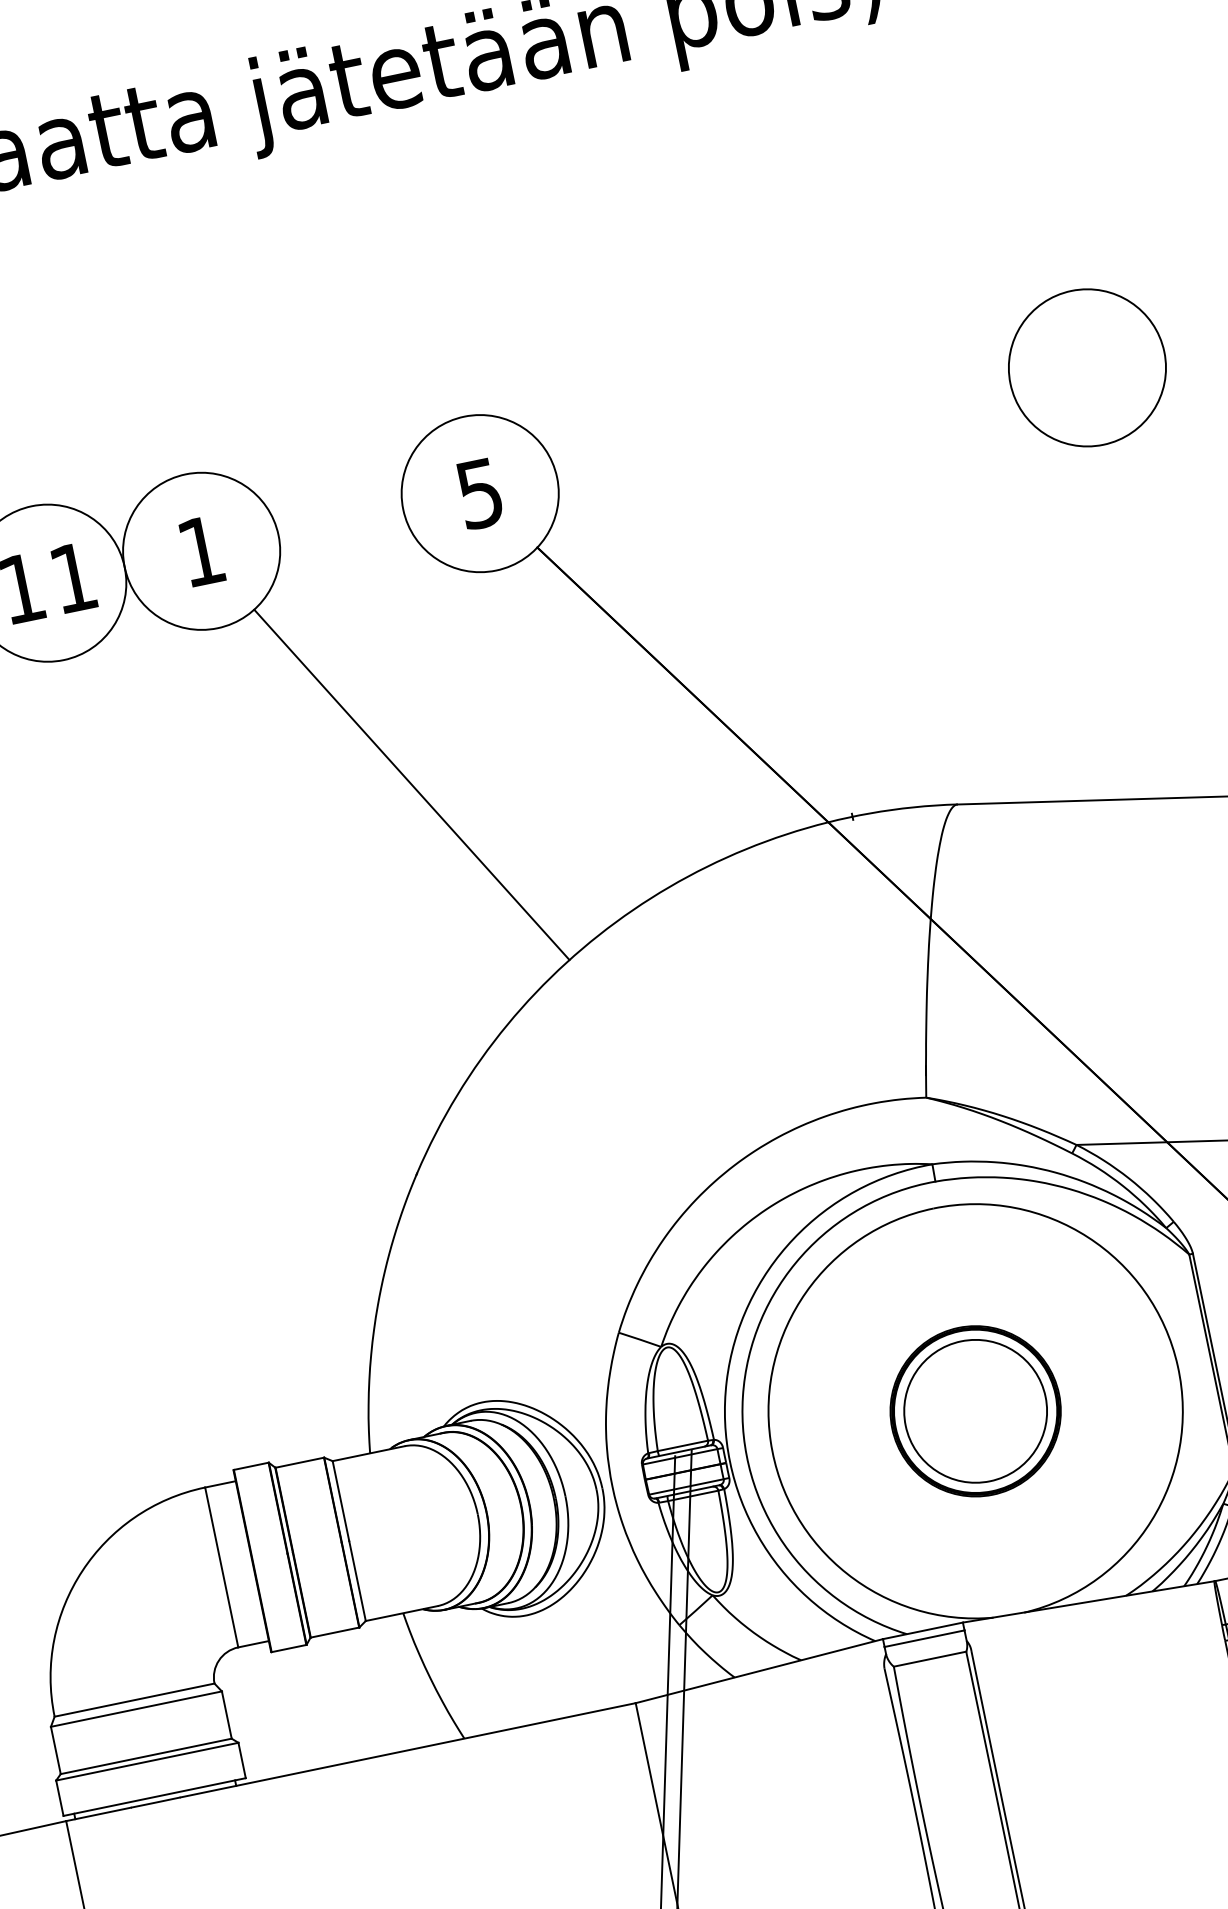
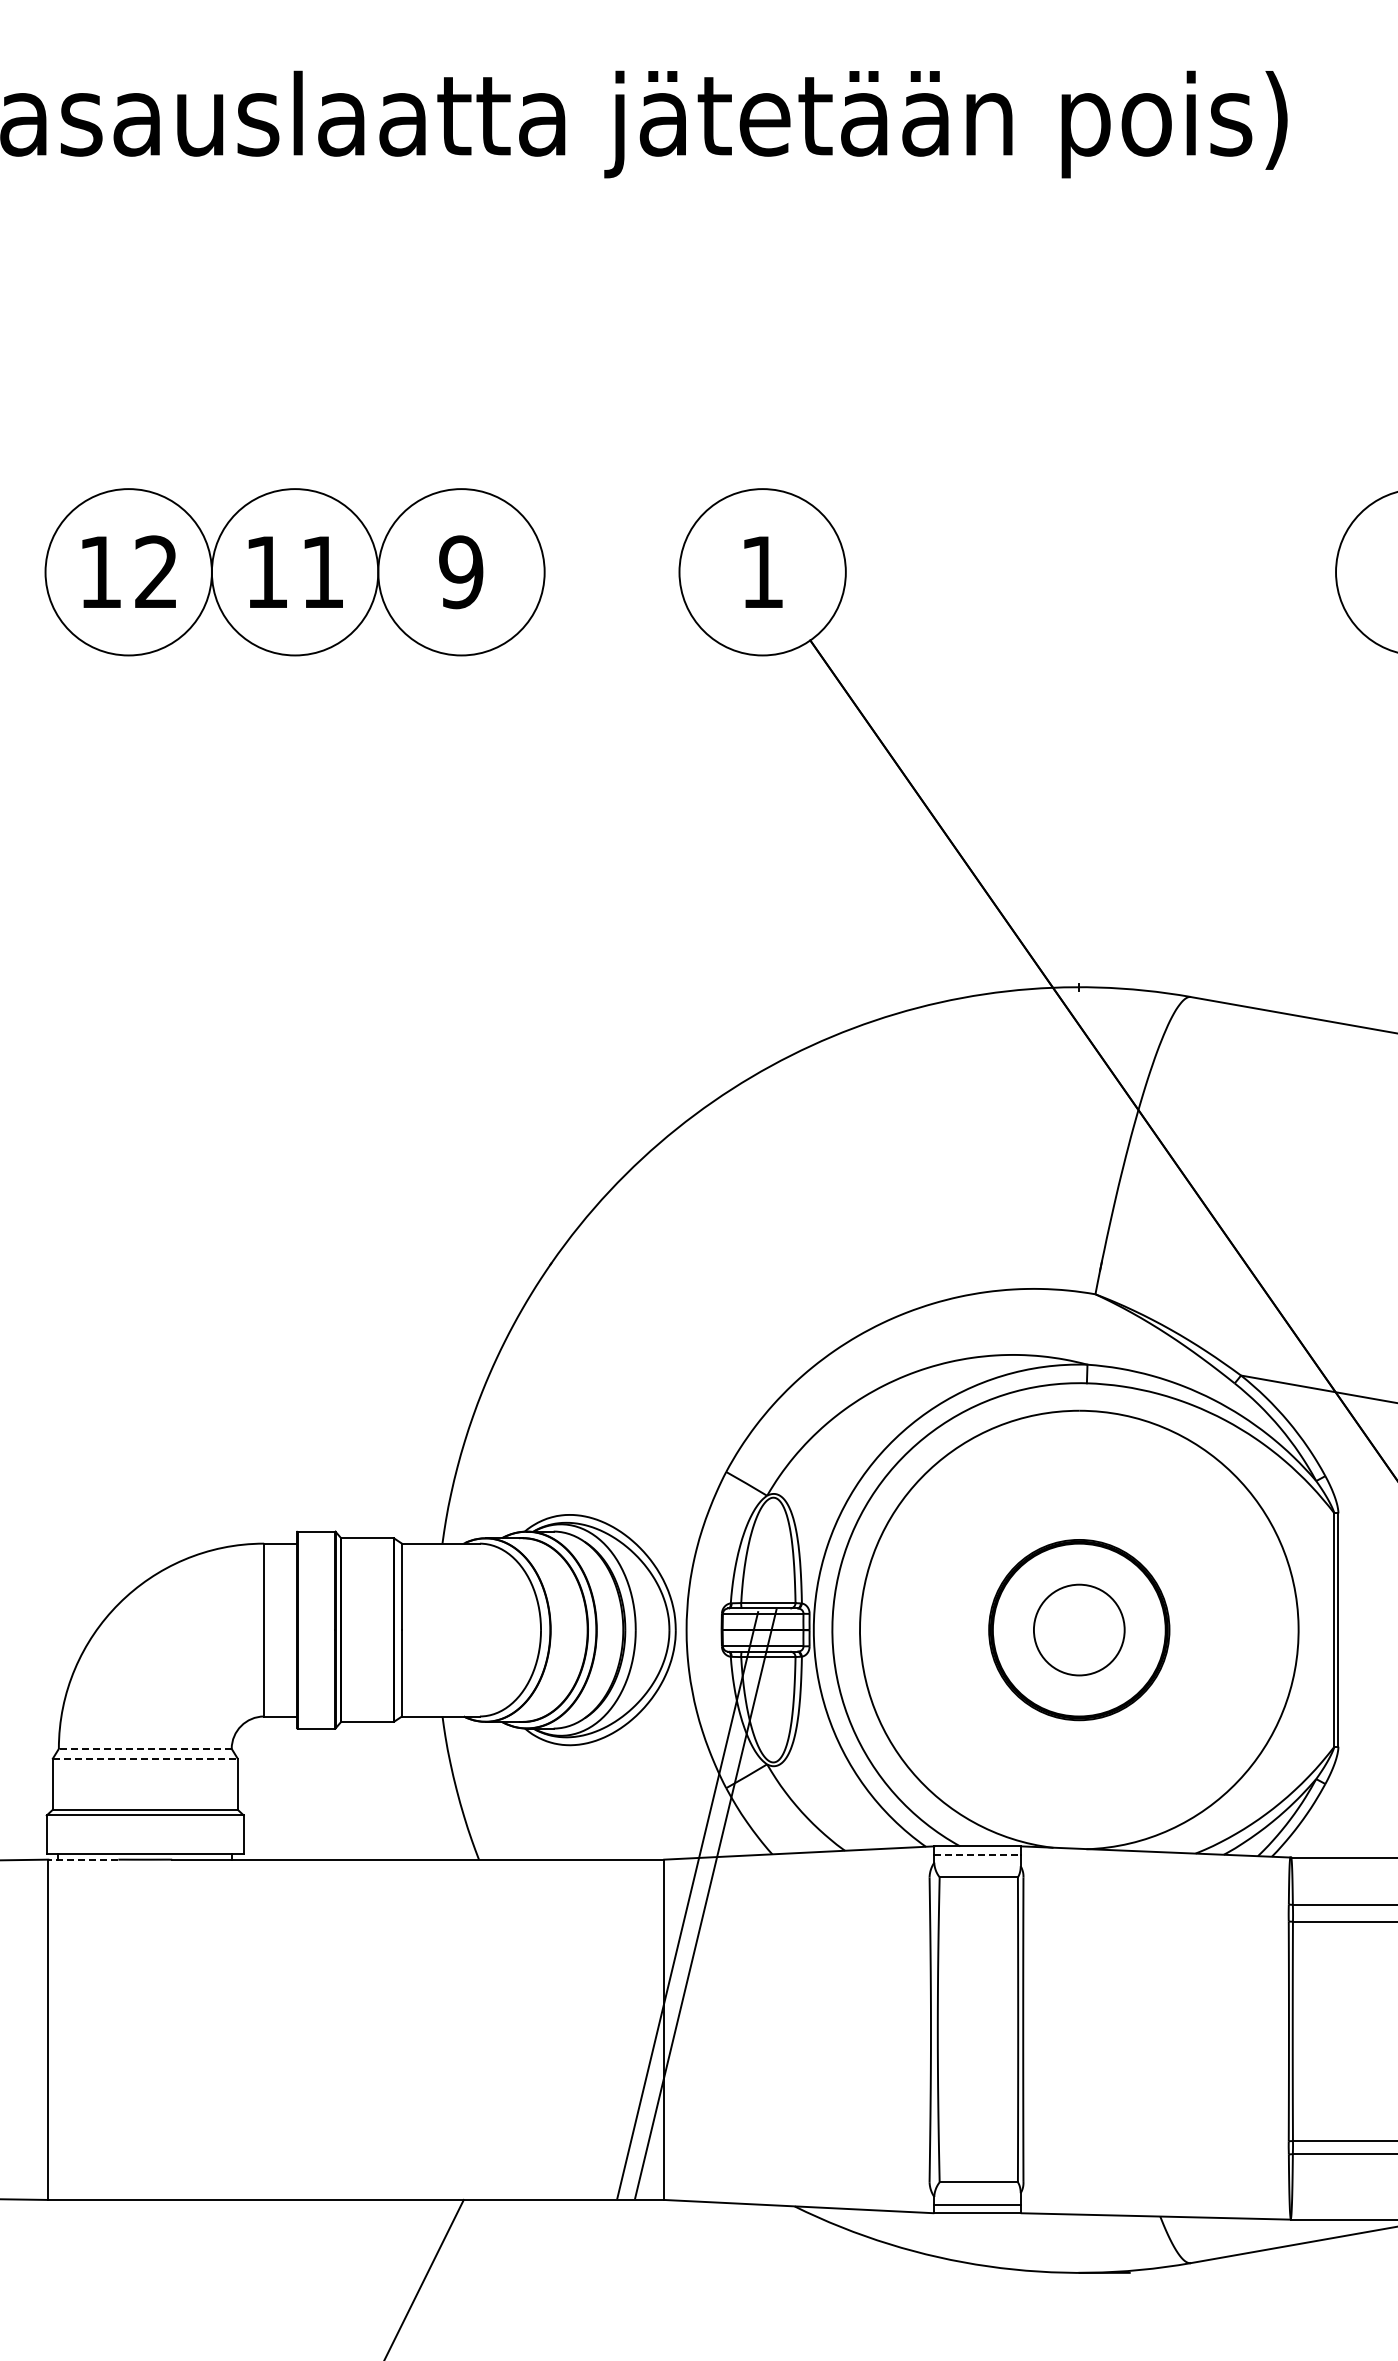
text: (479, 494) -> (761, 572), 5 -> 1
text: (201, 551) -> (461, 572), 1 -> 9
line: (412, 784) -> (629, 859), removed
circle: (974, 1410) -> (1078, 1629), size x0.6
line: (925, 1638) -> (978, 1854), solid -> dashed
line: (133, 1699) -> (144, 1748), solid -> dashed
line: (136, 1708) -> (145, 1758), solid -> dashed
line: (98, 1814) -> (83, 1859), solid -> dashed

